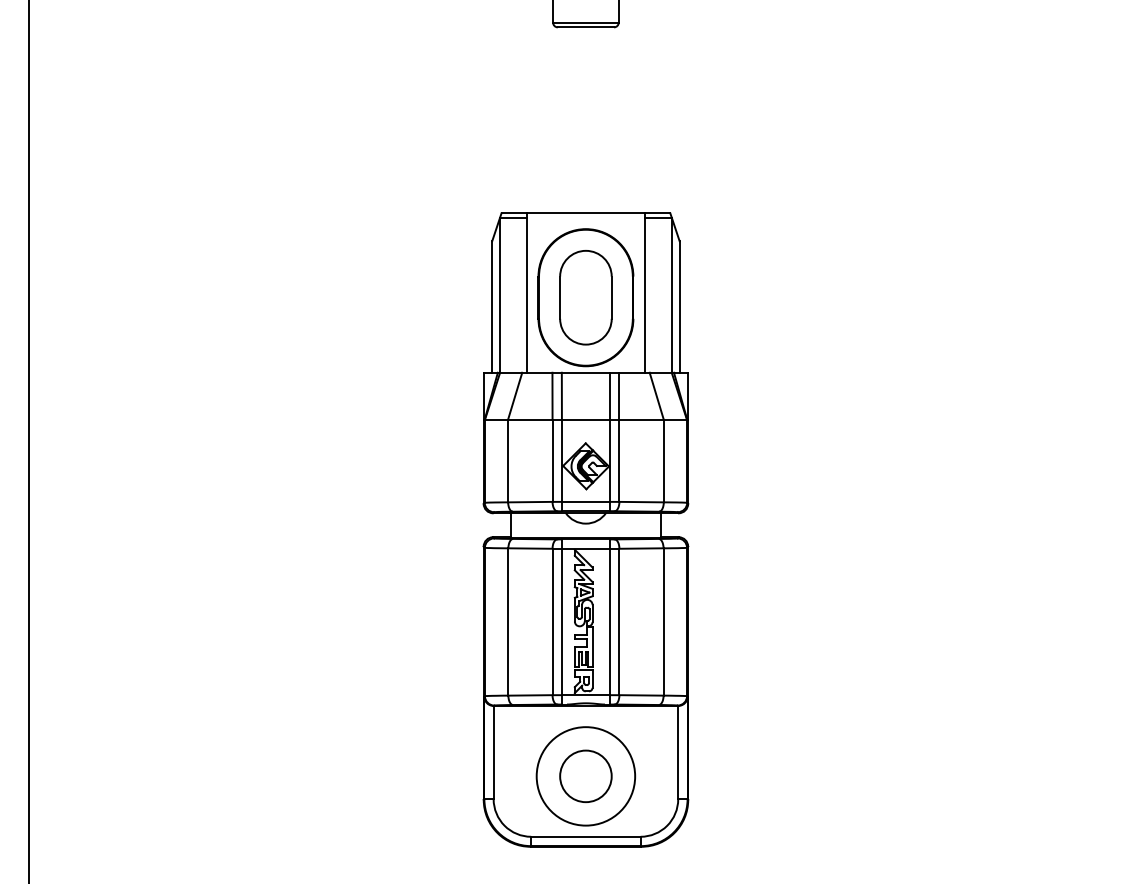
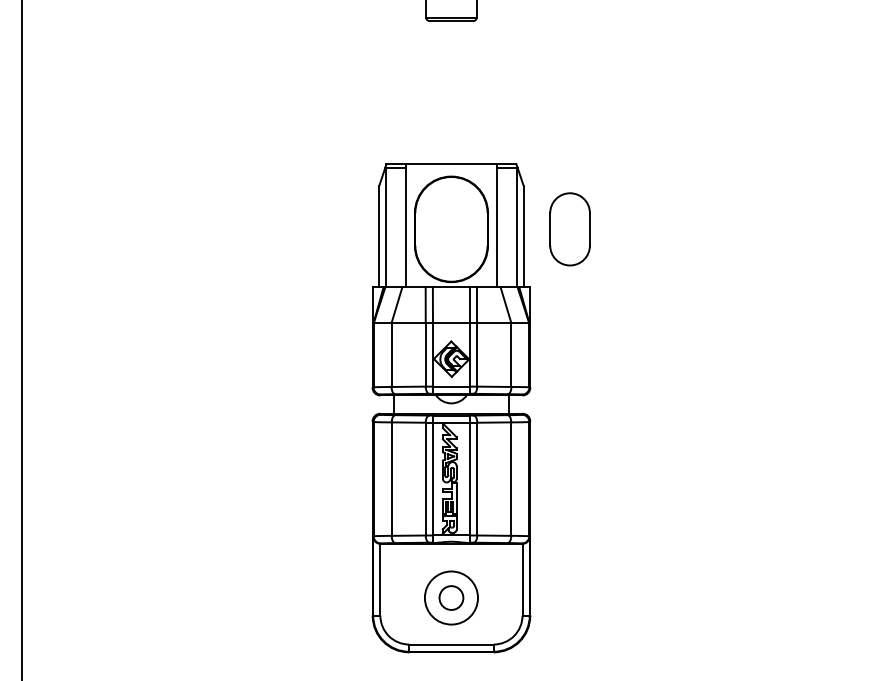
part: (585, 297) -> (569, 229), moved
circle: (585, 776) -> (451, 598), size x0.6
circle: (585, 776) -> (451, 598), size x0.7

